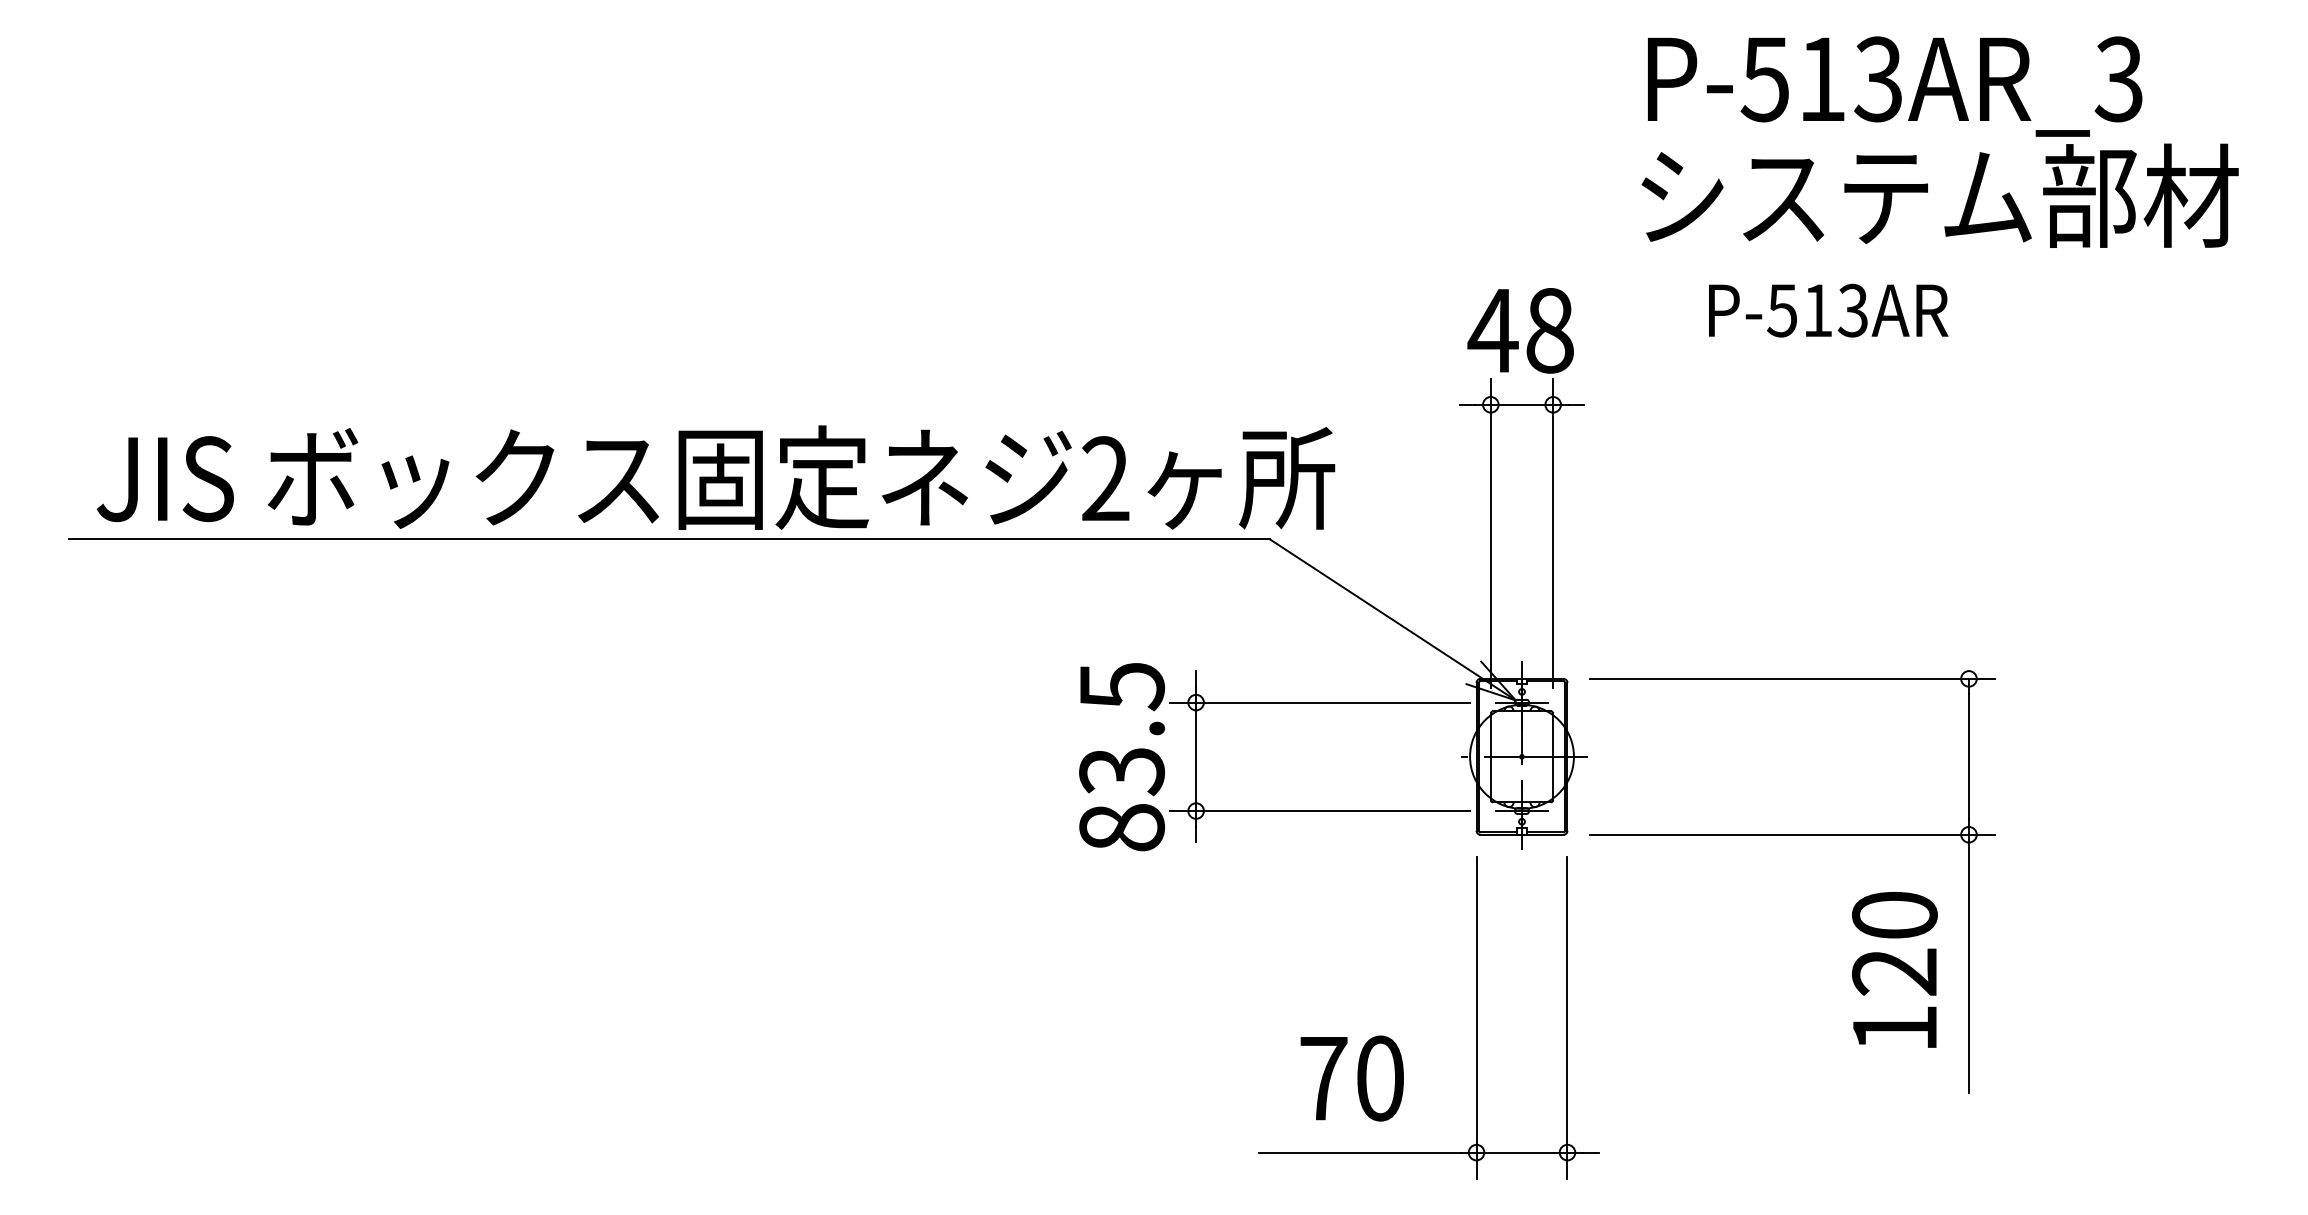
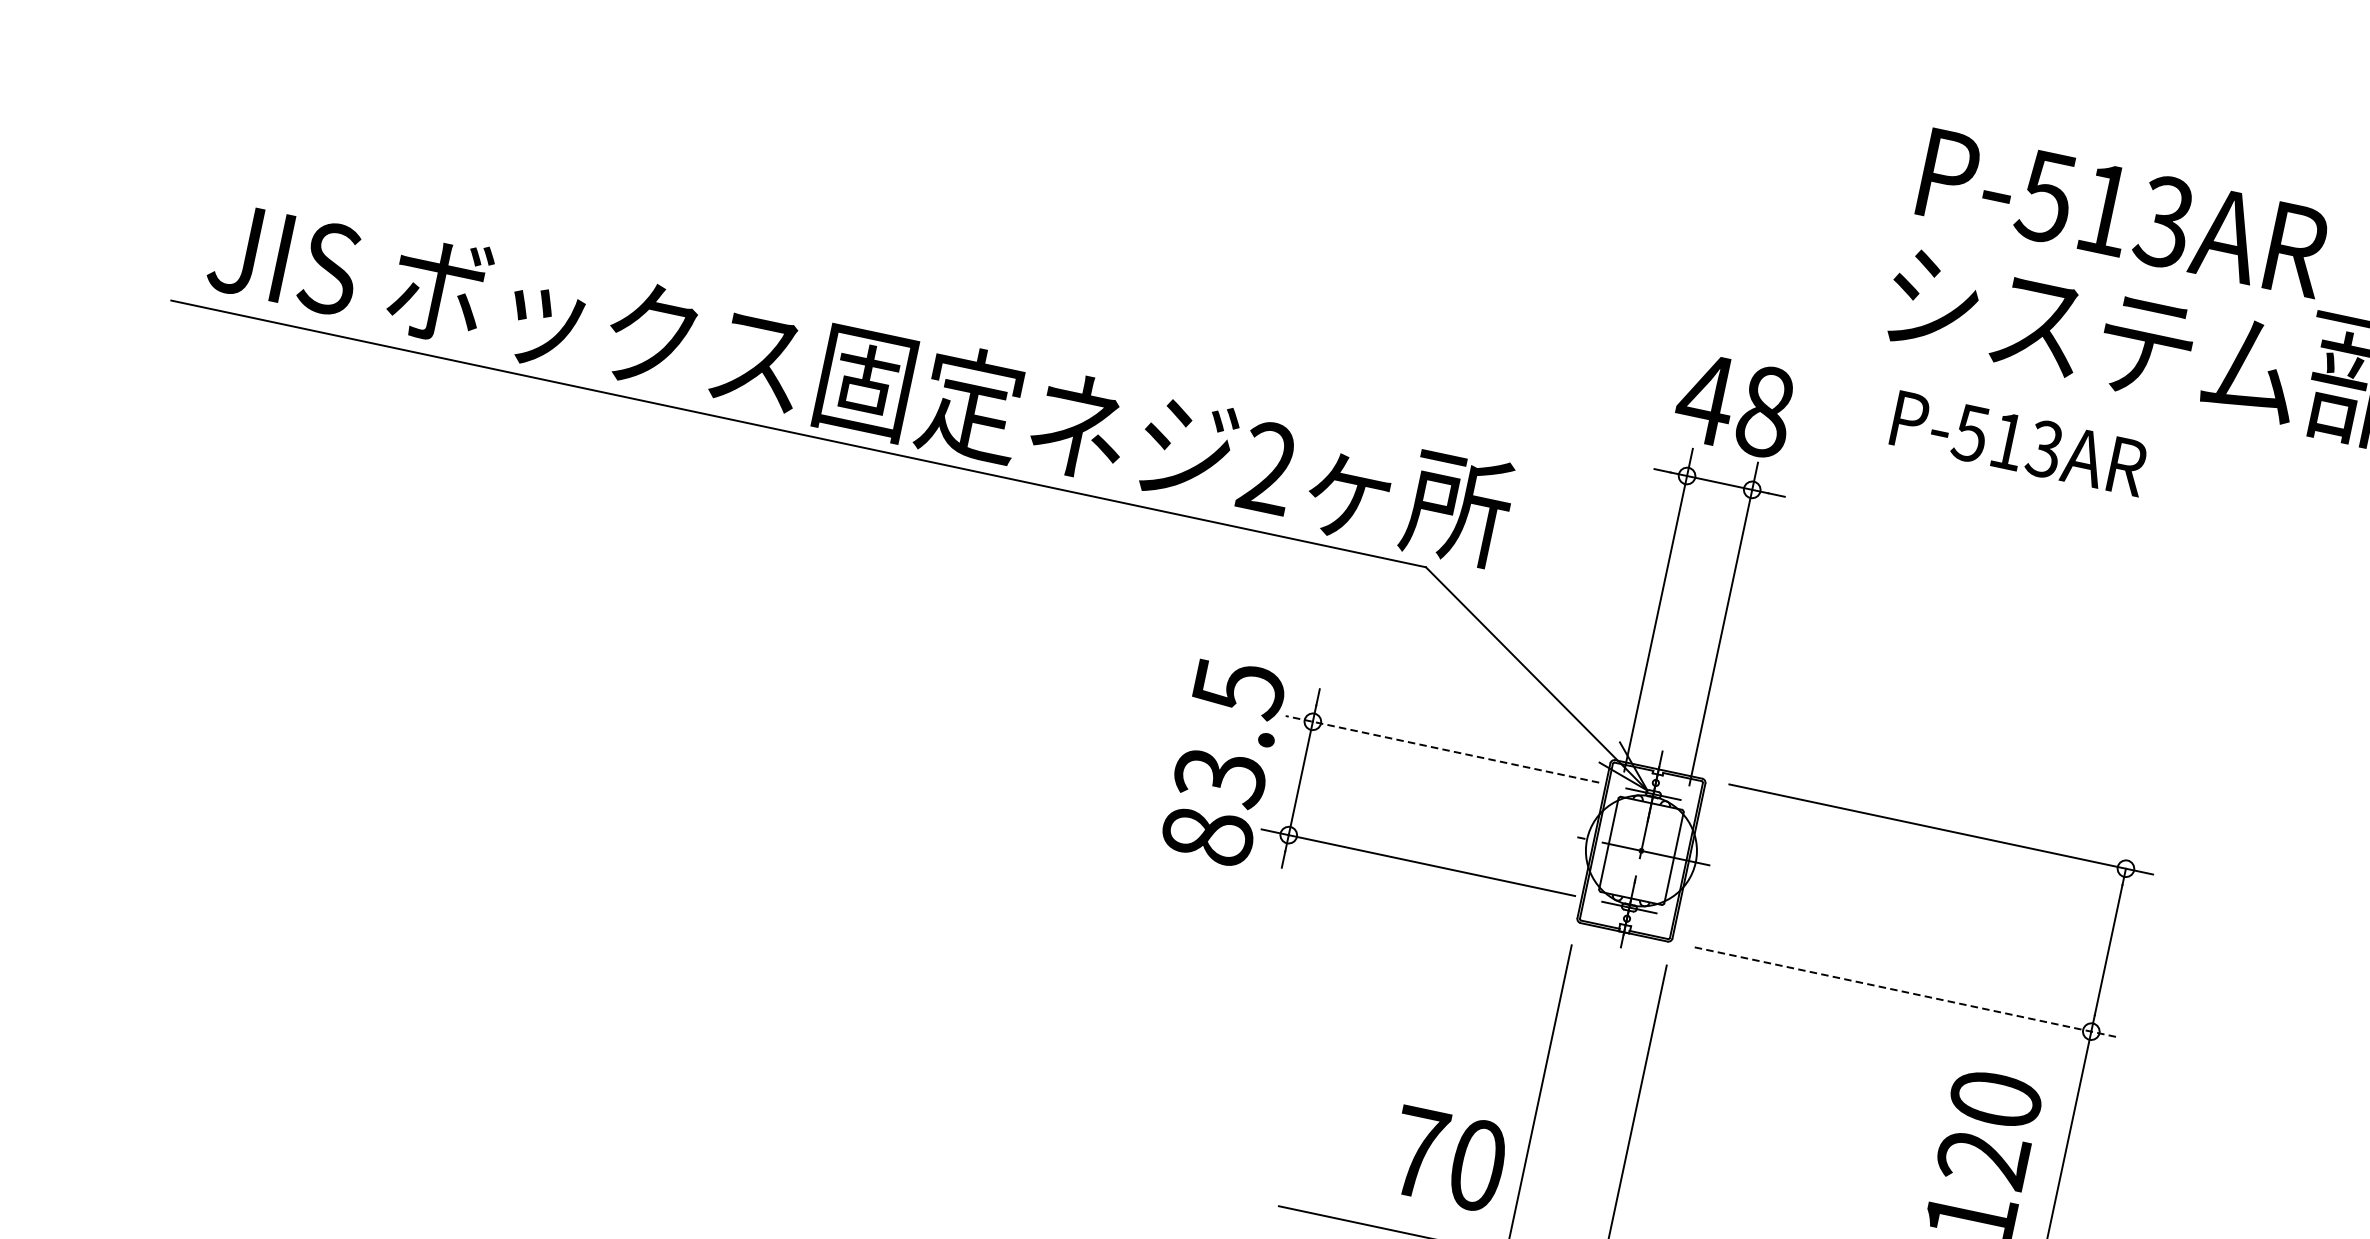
text: (1828, 310) -> (2019, 443), moved
line: (1320, 702) -> (1442, 749), solid -> dashed
line: (1792, 834) -> (1906, 992), solid -> dashed
text: (1351, 1078) -> (1447, 1158), moved

